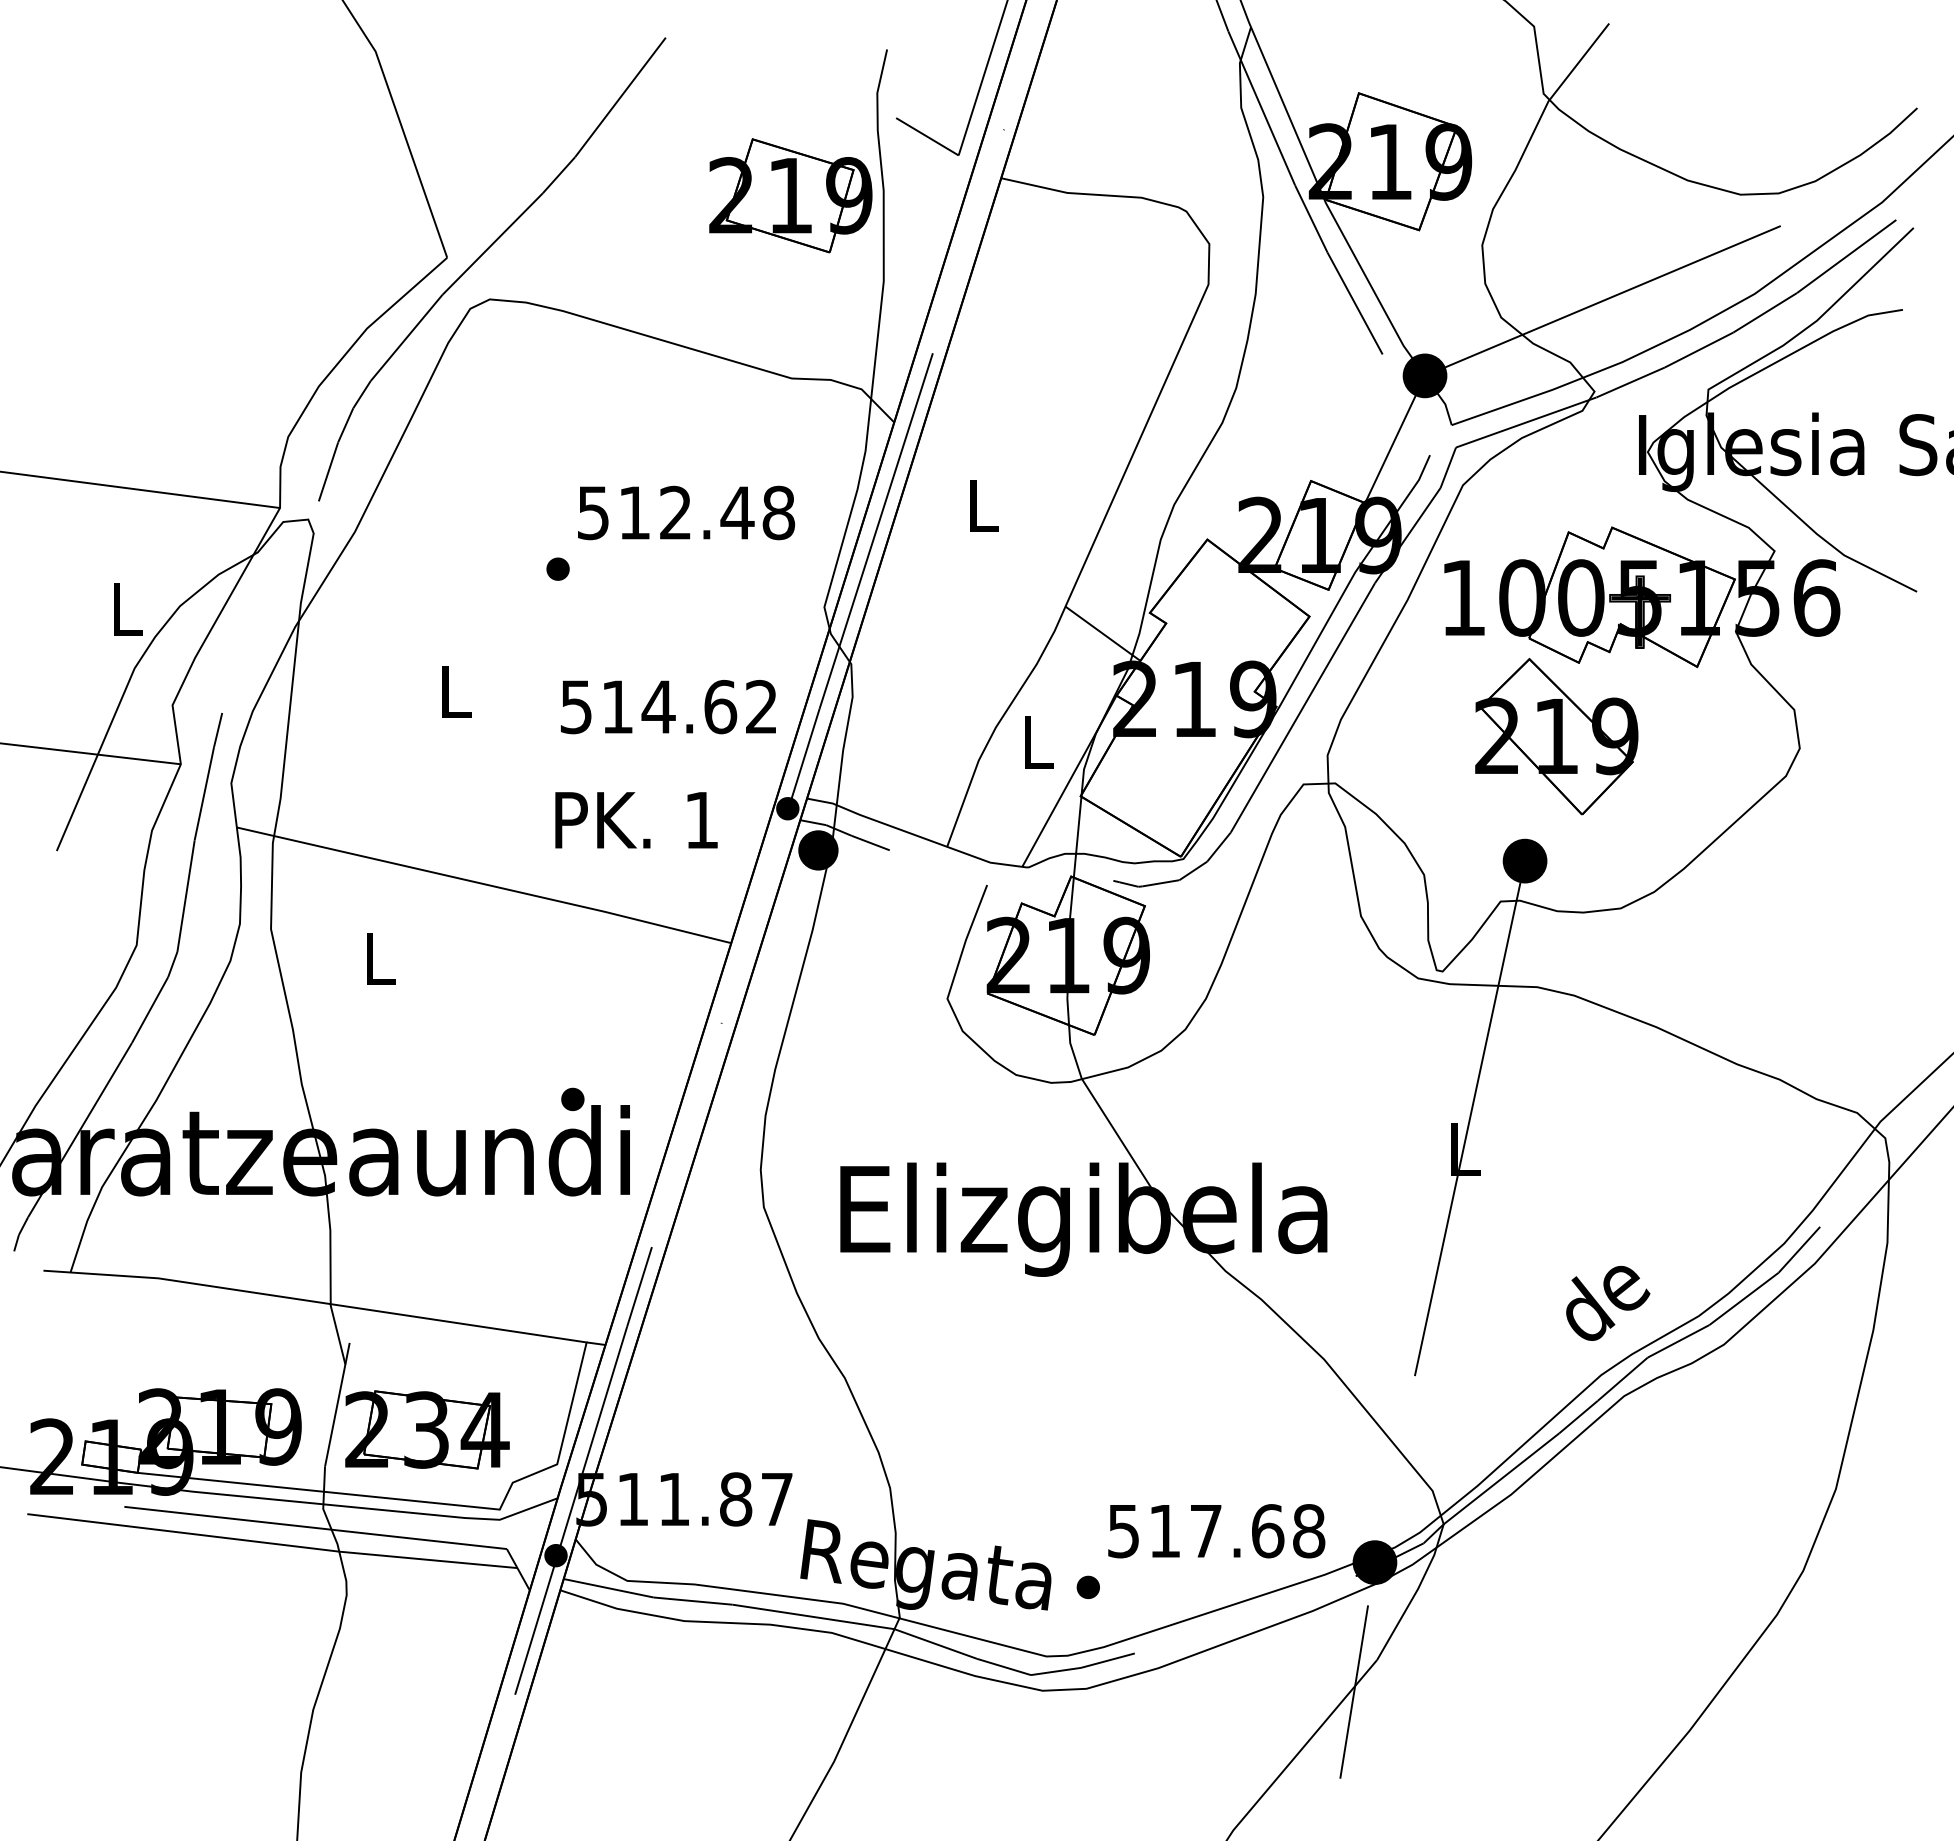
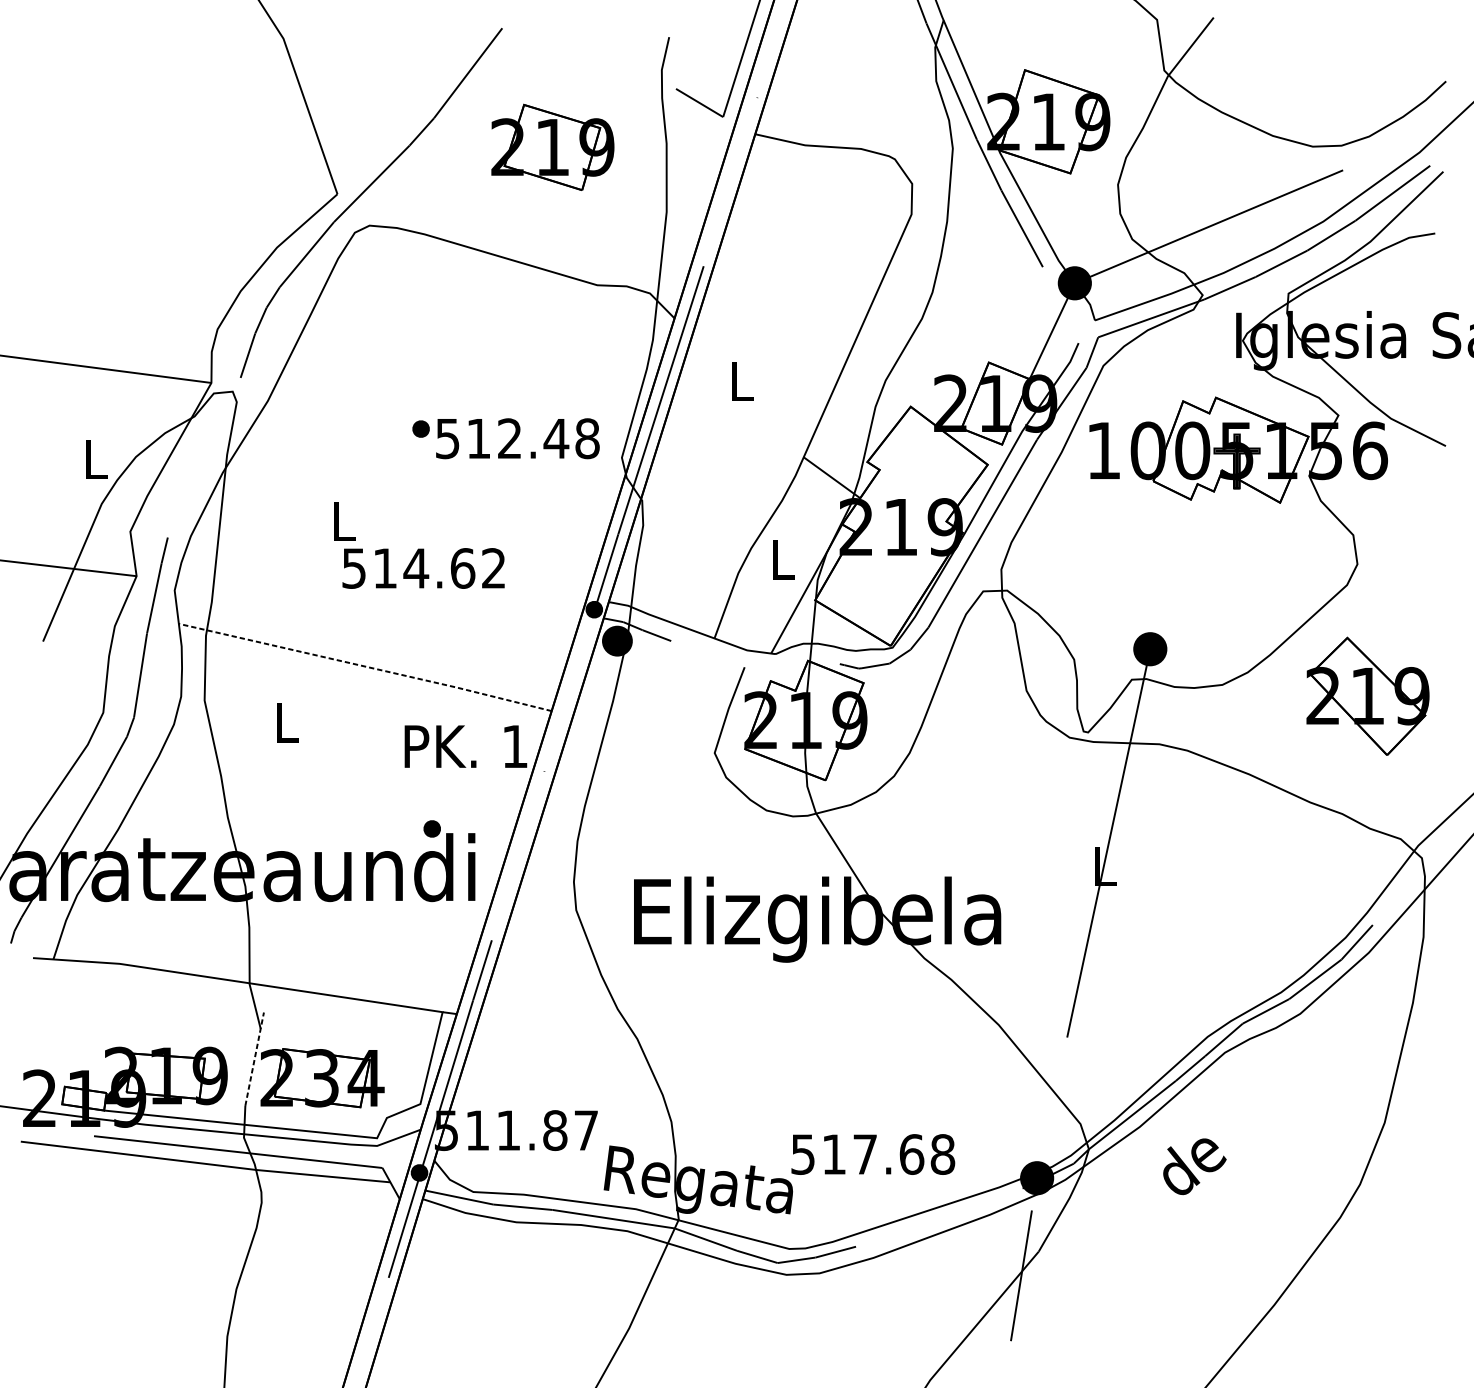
part: (790, 195) -> (552, 147), moved
text: (686, 512) -> (517, 438), moved
text: (668, 707) -> (423, 568), moved
part: (1556, 736) -> (1367, 696), moved
text: (636, 820) -> (465, 746), moved
line: (484, 884) -> (365, 666), solid -> dashed
text: (1608, 1303) -> (1195, 1166), moved
line: (337, 1404) -> (254, 1058), solid -> dashed
text: (1216, 1531) -> (873, 1154), moved
part: (1087, 1586) -> (820, 1196), removed

